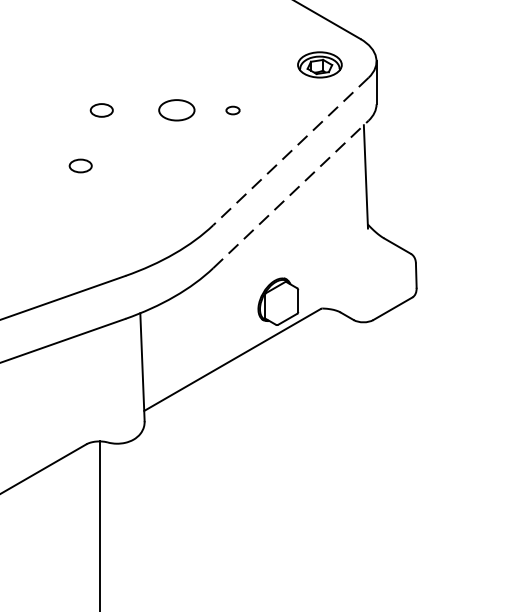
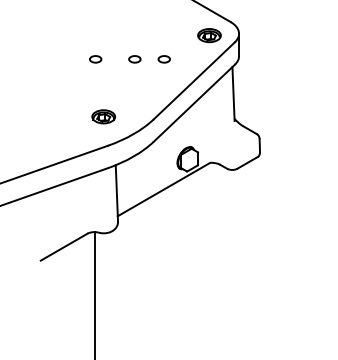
part: (176, 110) -> (134, 59), size x0.62
part: (231, 110) -> (163, 59), size x1.67
line: (291, 150) -> (194, 80), dashed -> solid
part: (80, 166) -> (84, 88), removed
line: (291, 194) -> (194, 103), dashed -> solid
part: (116, 219) -> (103, 116), added

